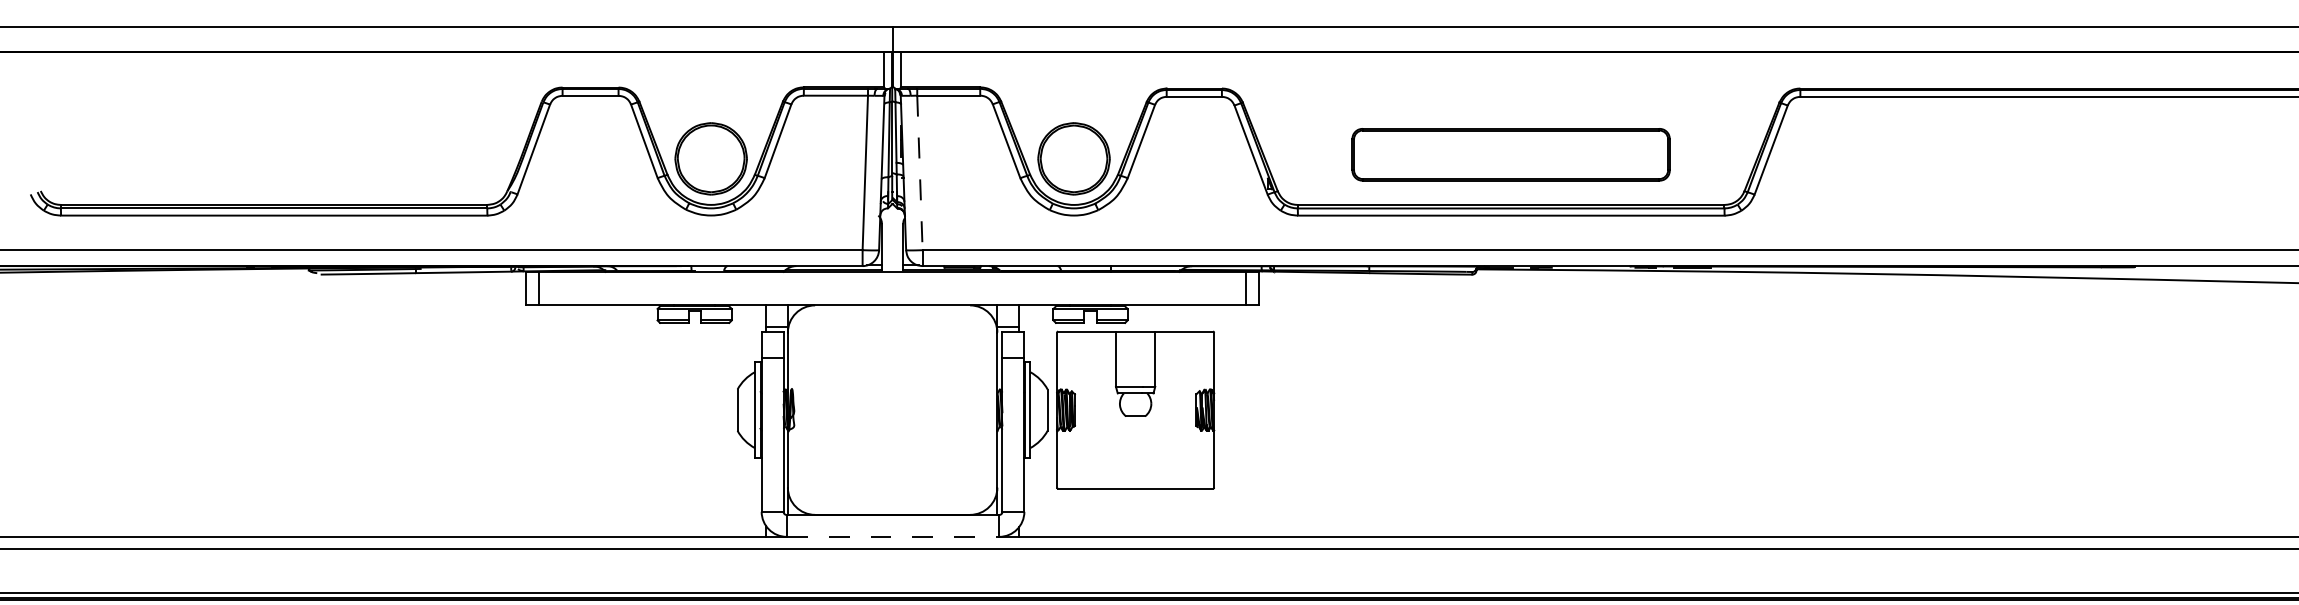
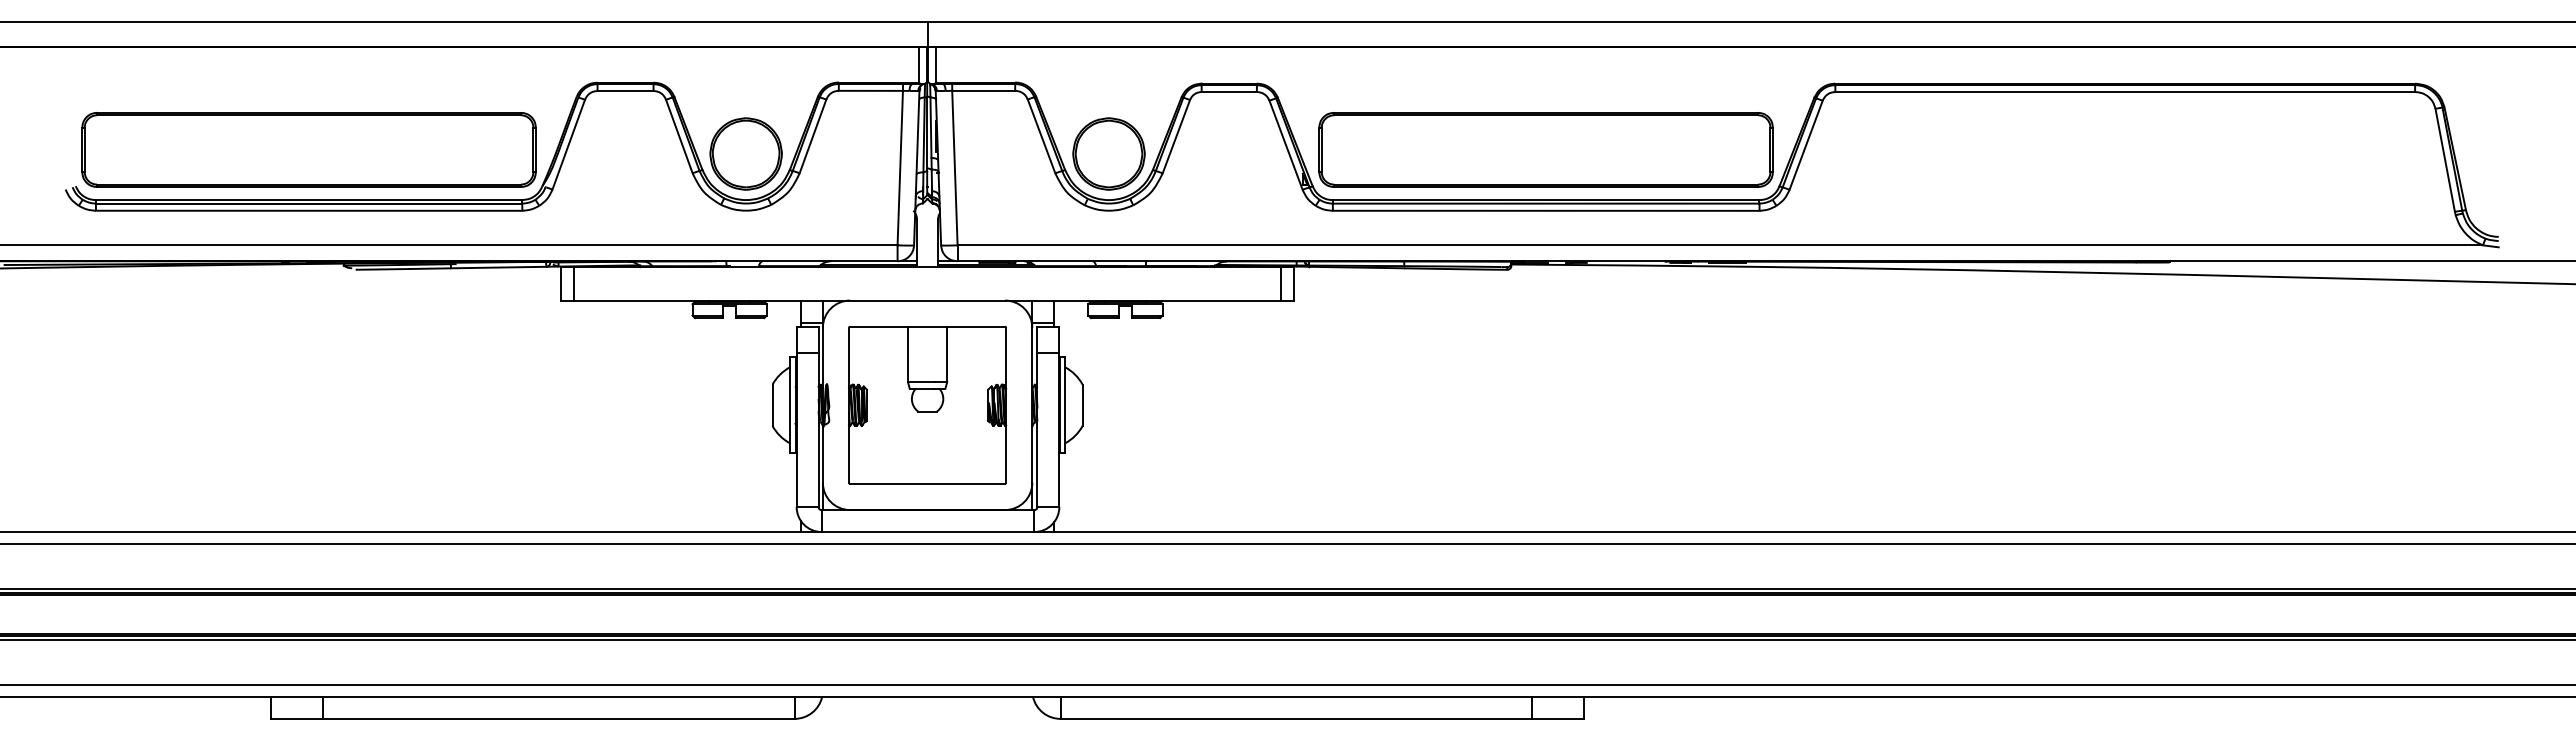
part: (273, 154) -> (308, 149), added
part: (1510, 154) -> (1545, 149), size x1.43
line: (919, 173) -> (954, 168), dashed -> solid
part: (1135, 410) -> (927, 405), moved
line: (893, 537) -> (928, 532), dashed -> solid

